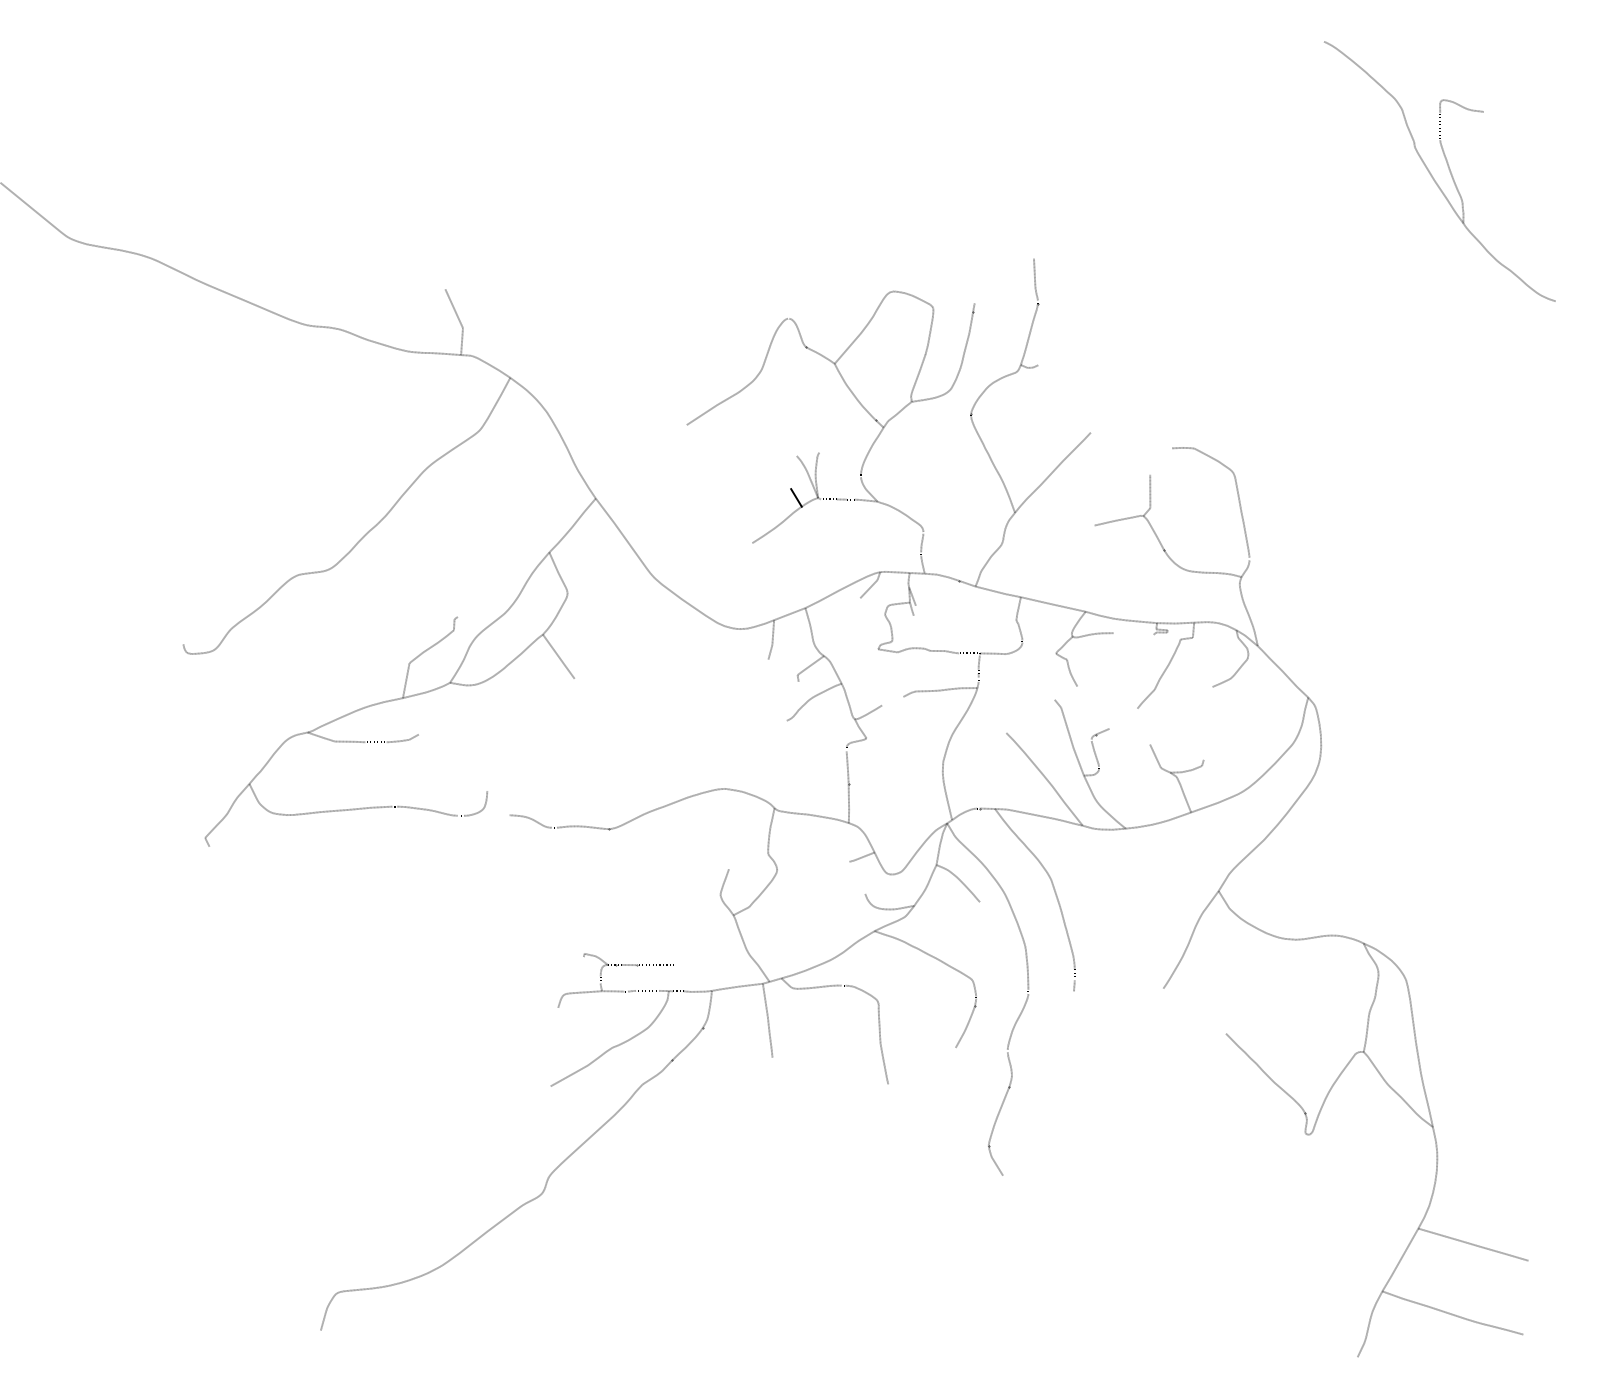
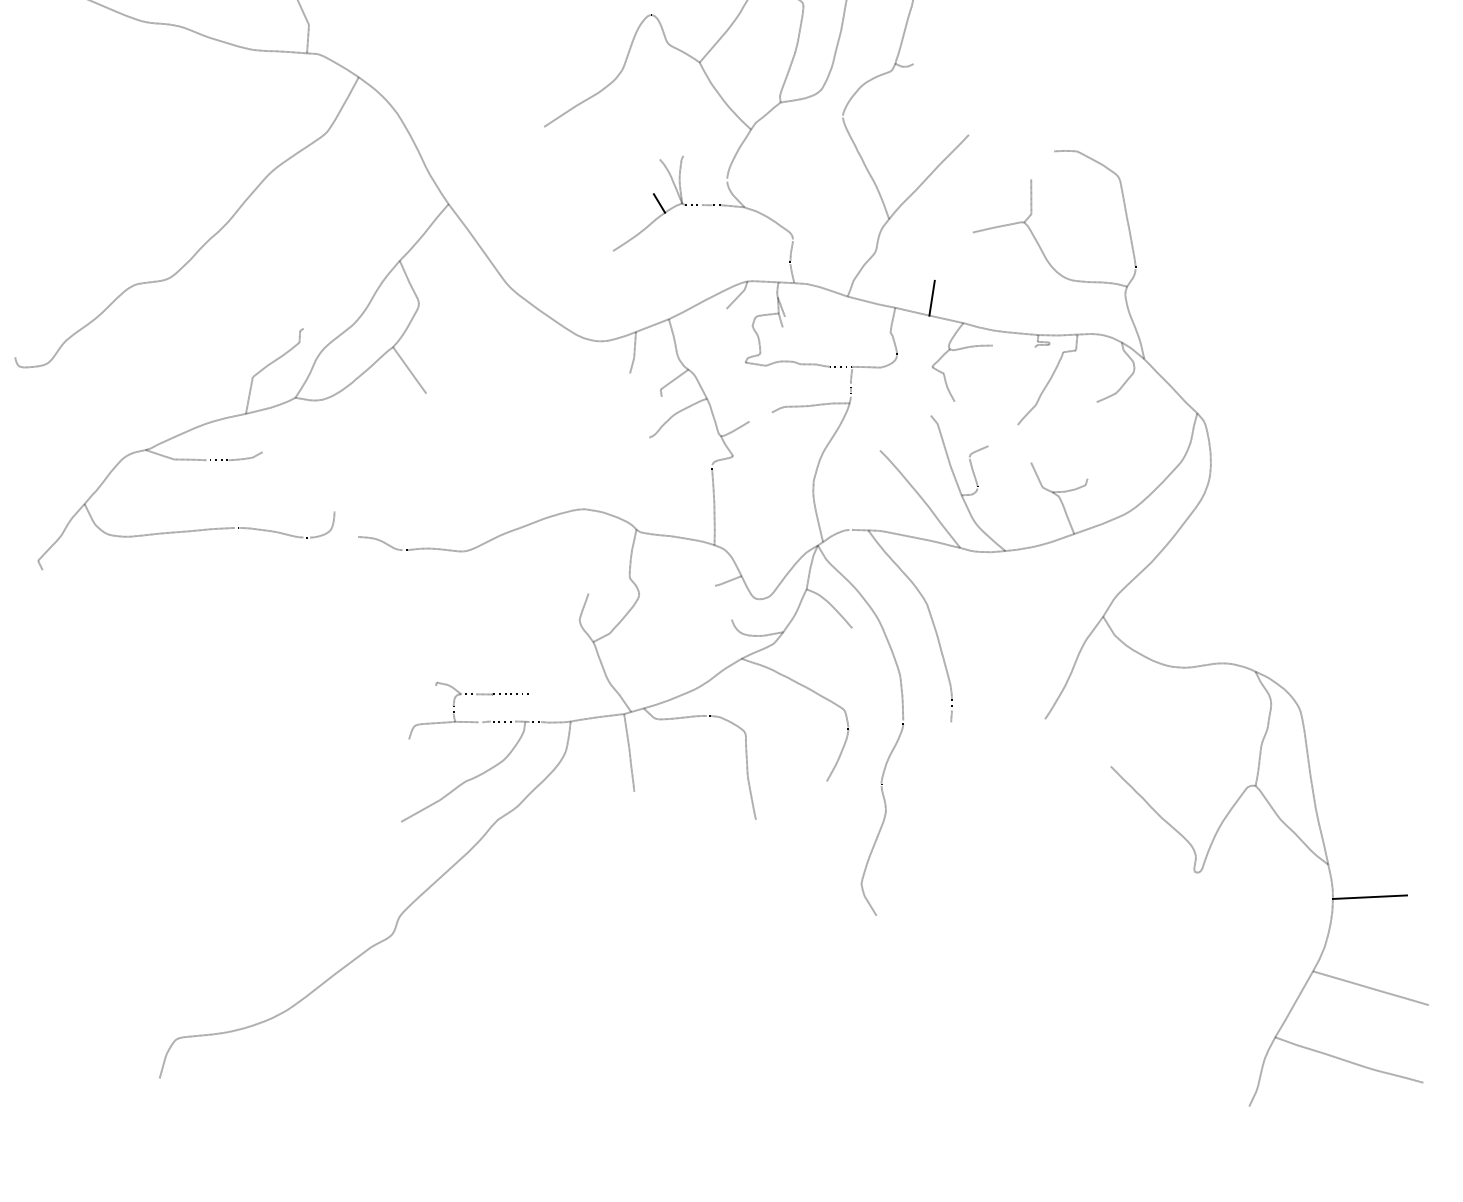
line: (1055, 587) -> (931, 297), added
line: (1472, 1157) -> (1369, 896), added

